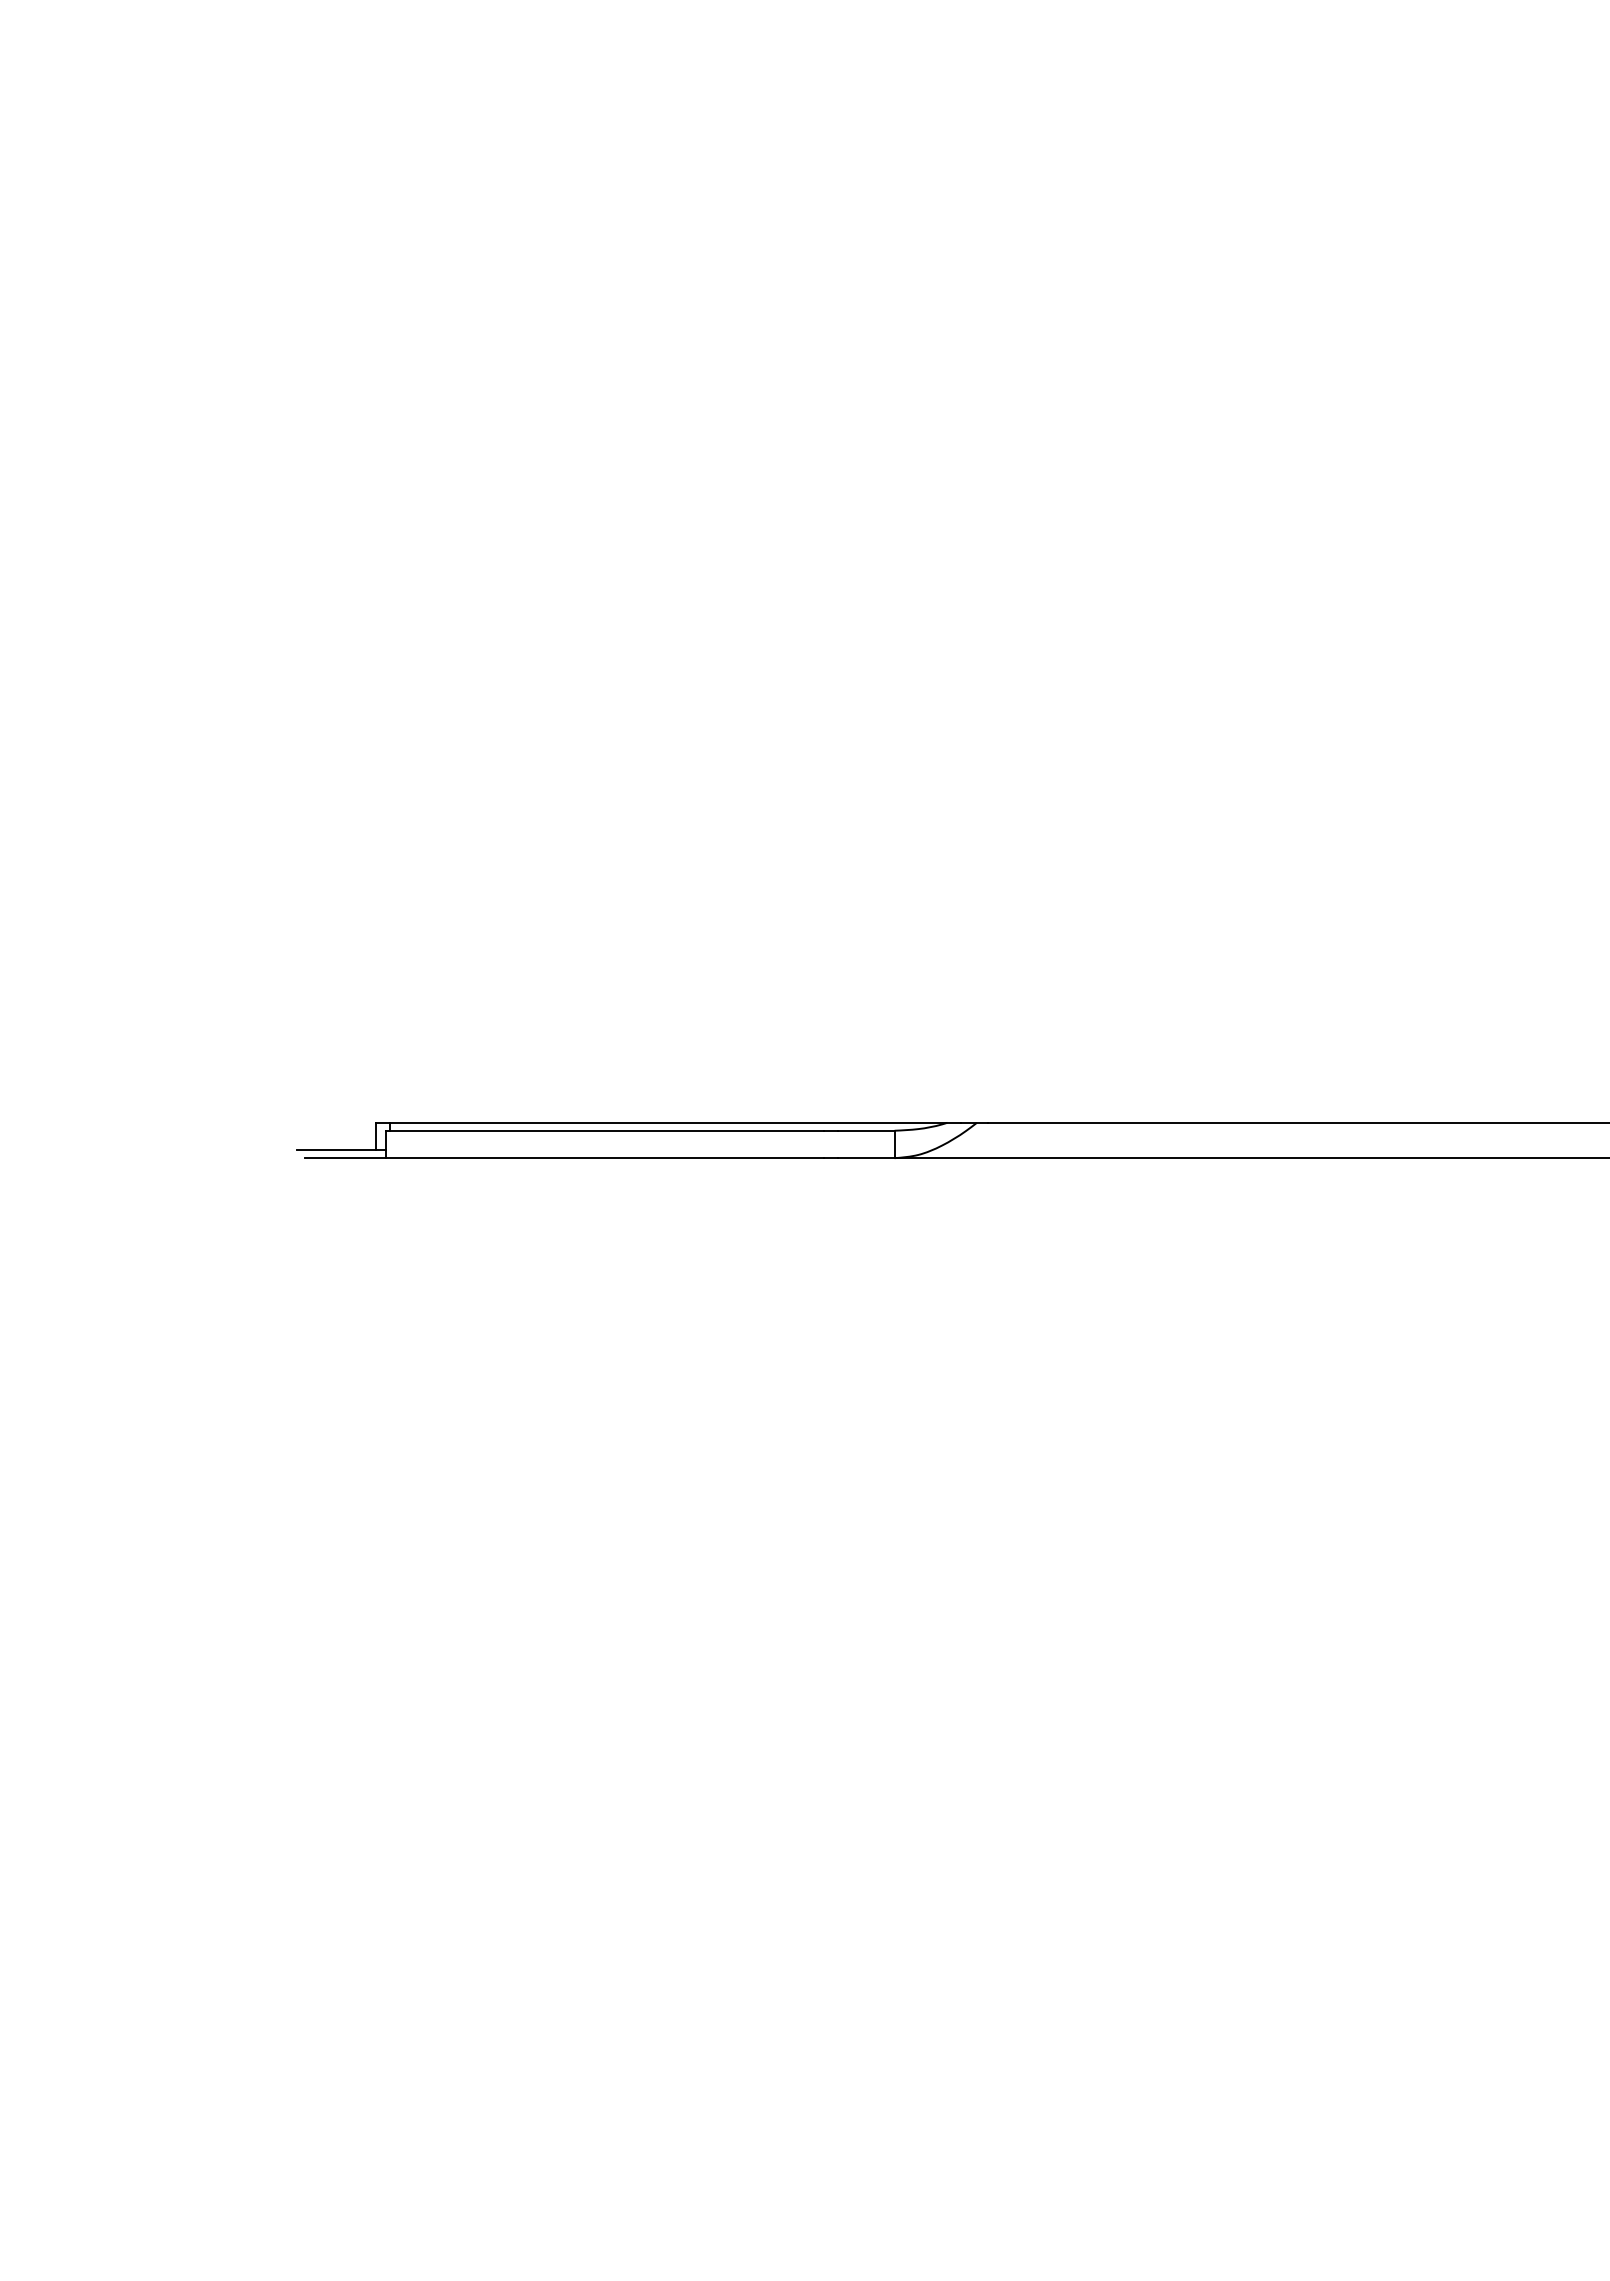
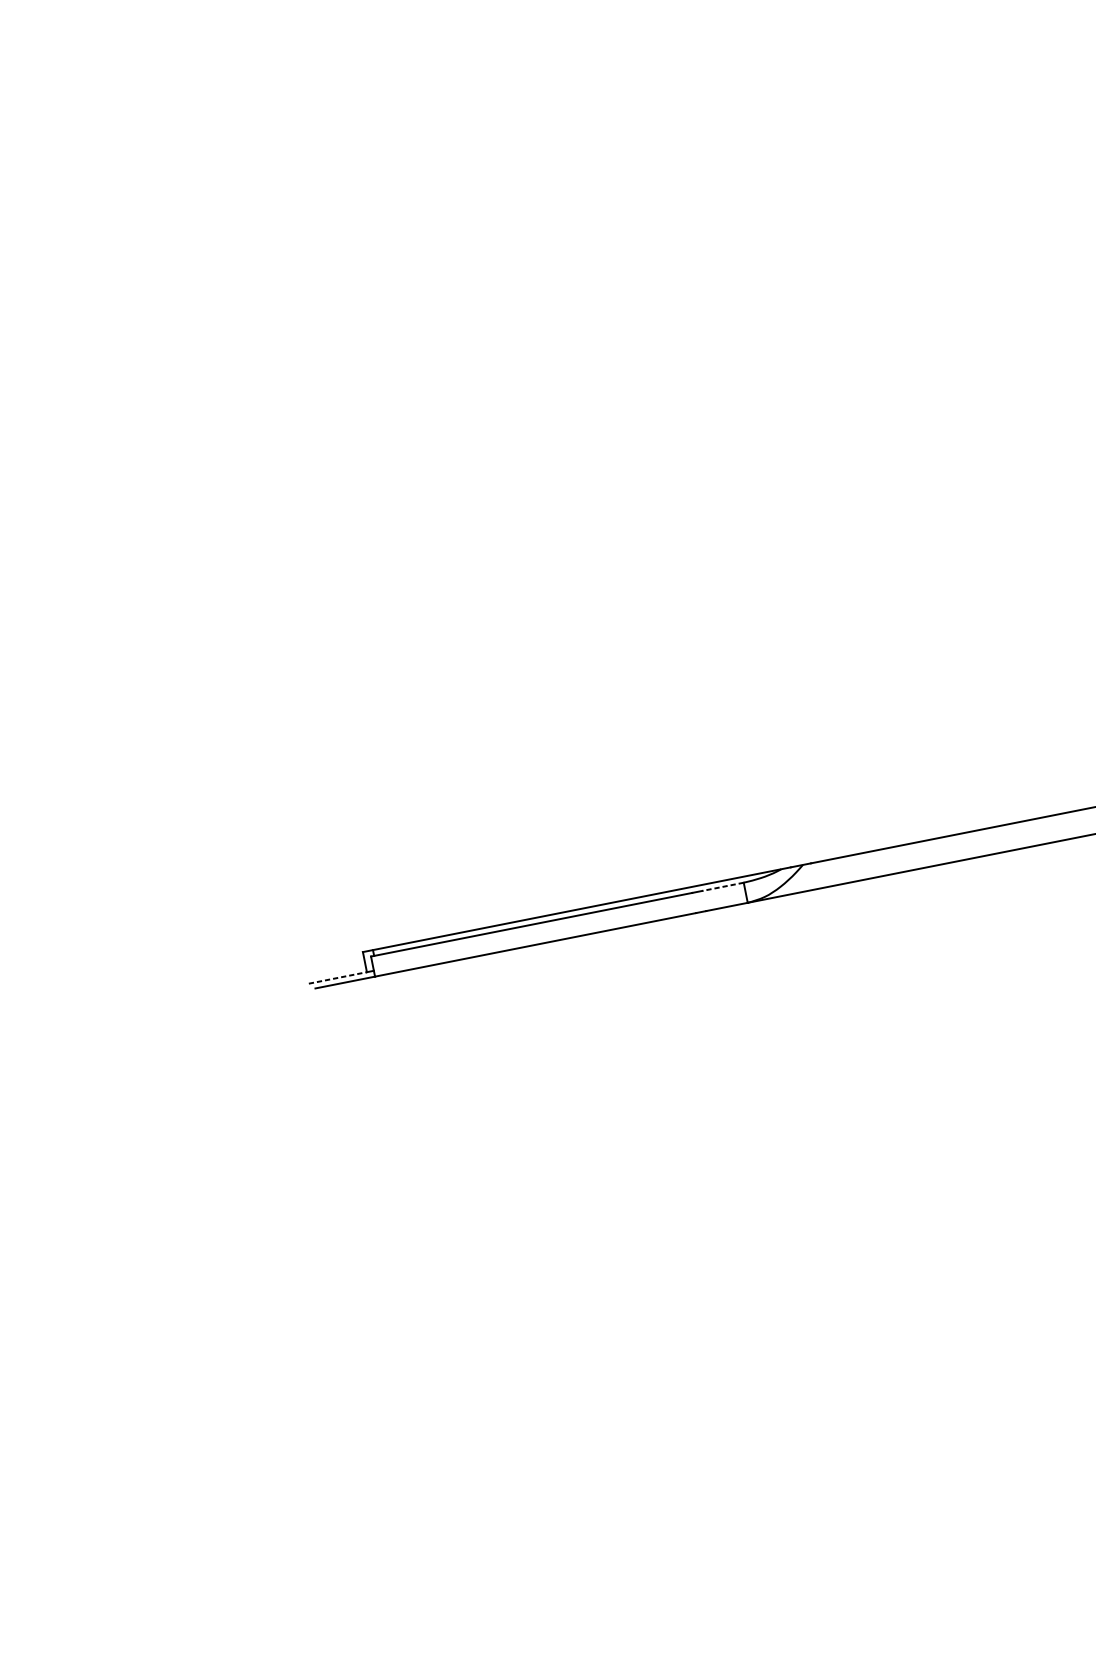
line: (865, 1130) -> (722, 886), solid -> dashed
line: (336, 1150) -> (337, 978), solid -> dashed

